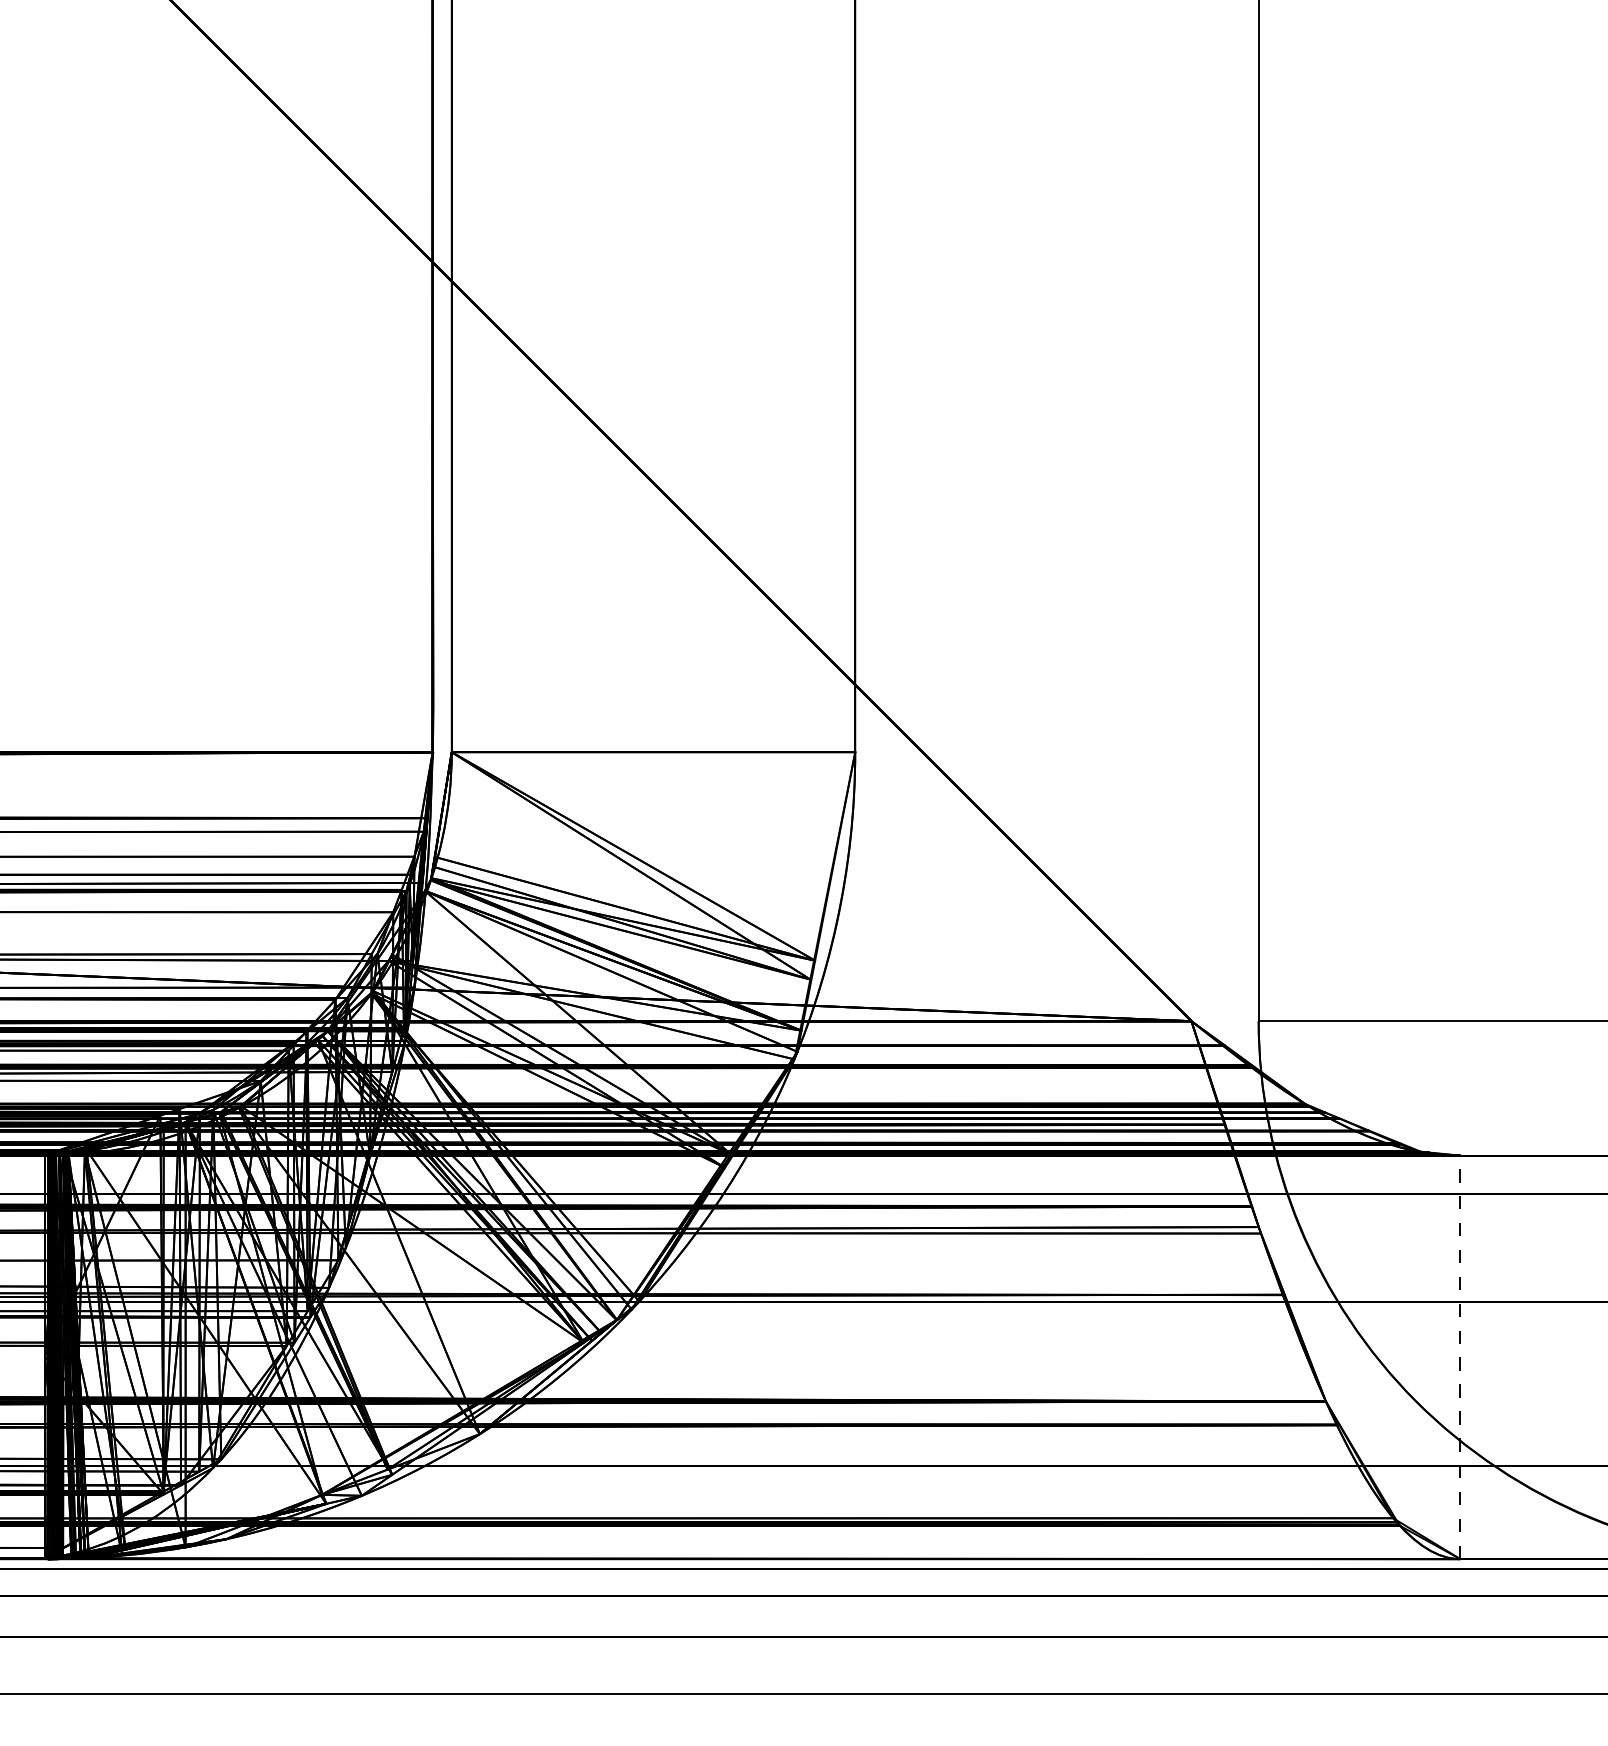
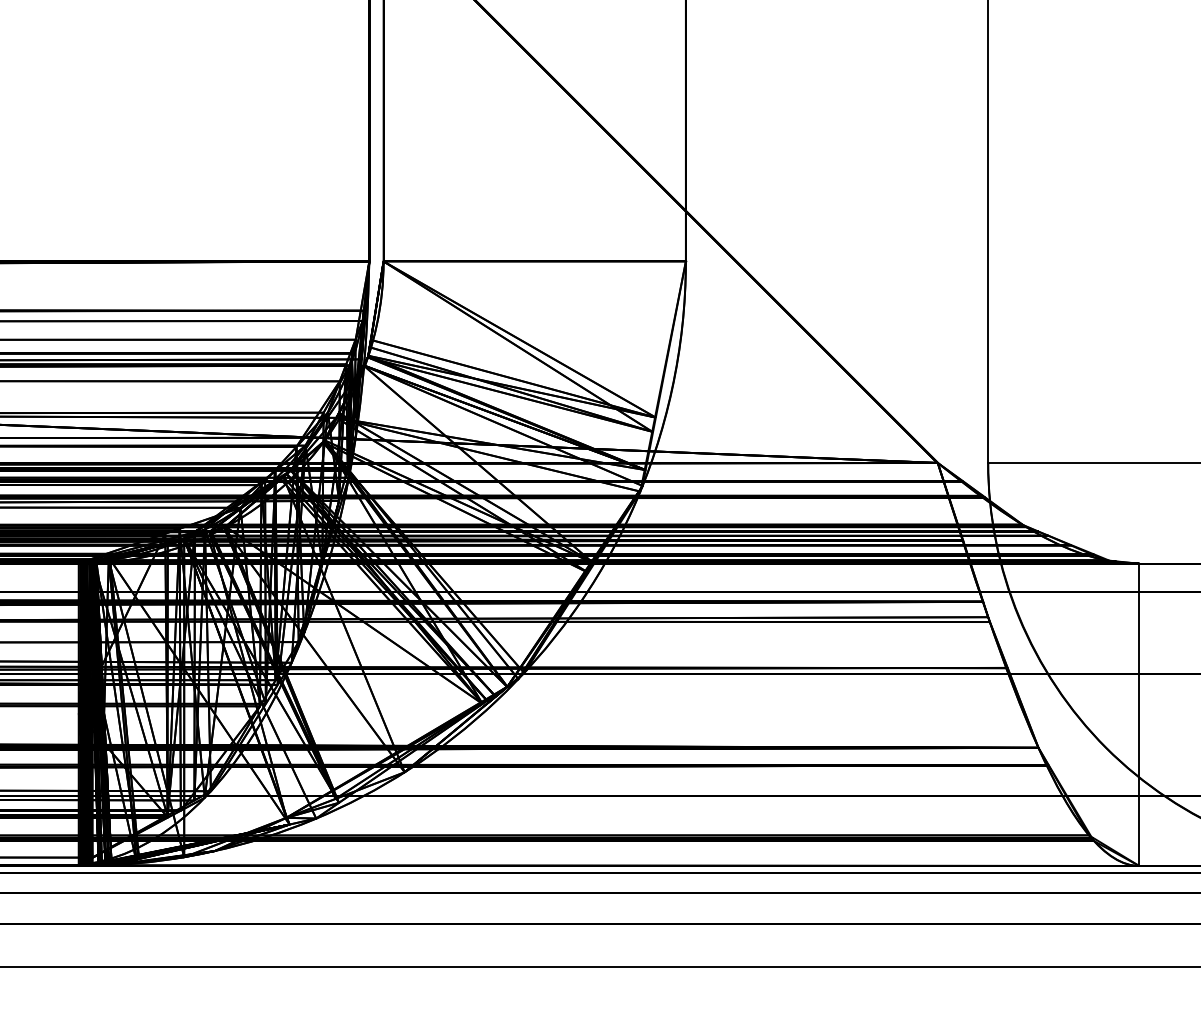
line: (1460, 1357) -> (1139, 714), dashed -> solid

